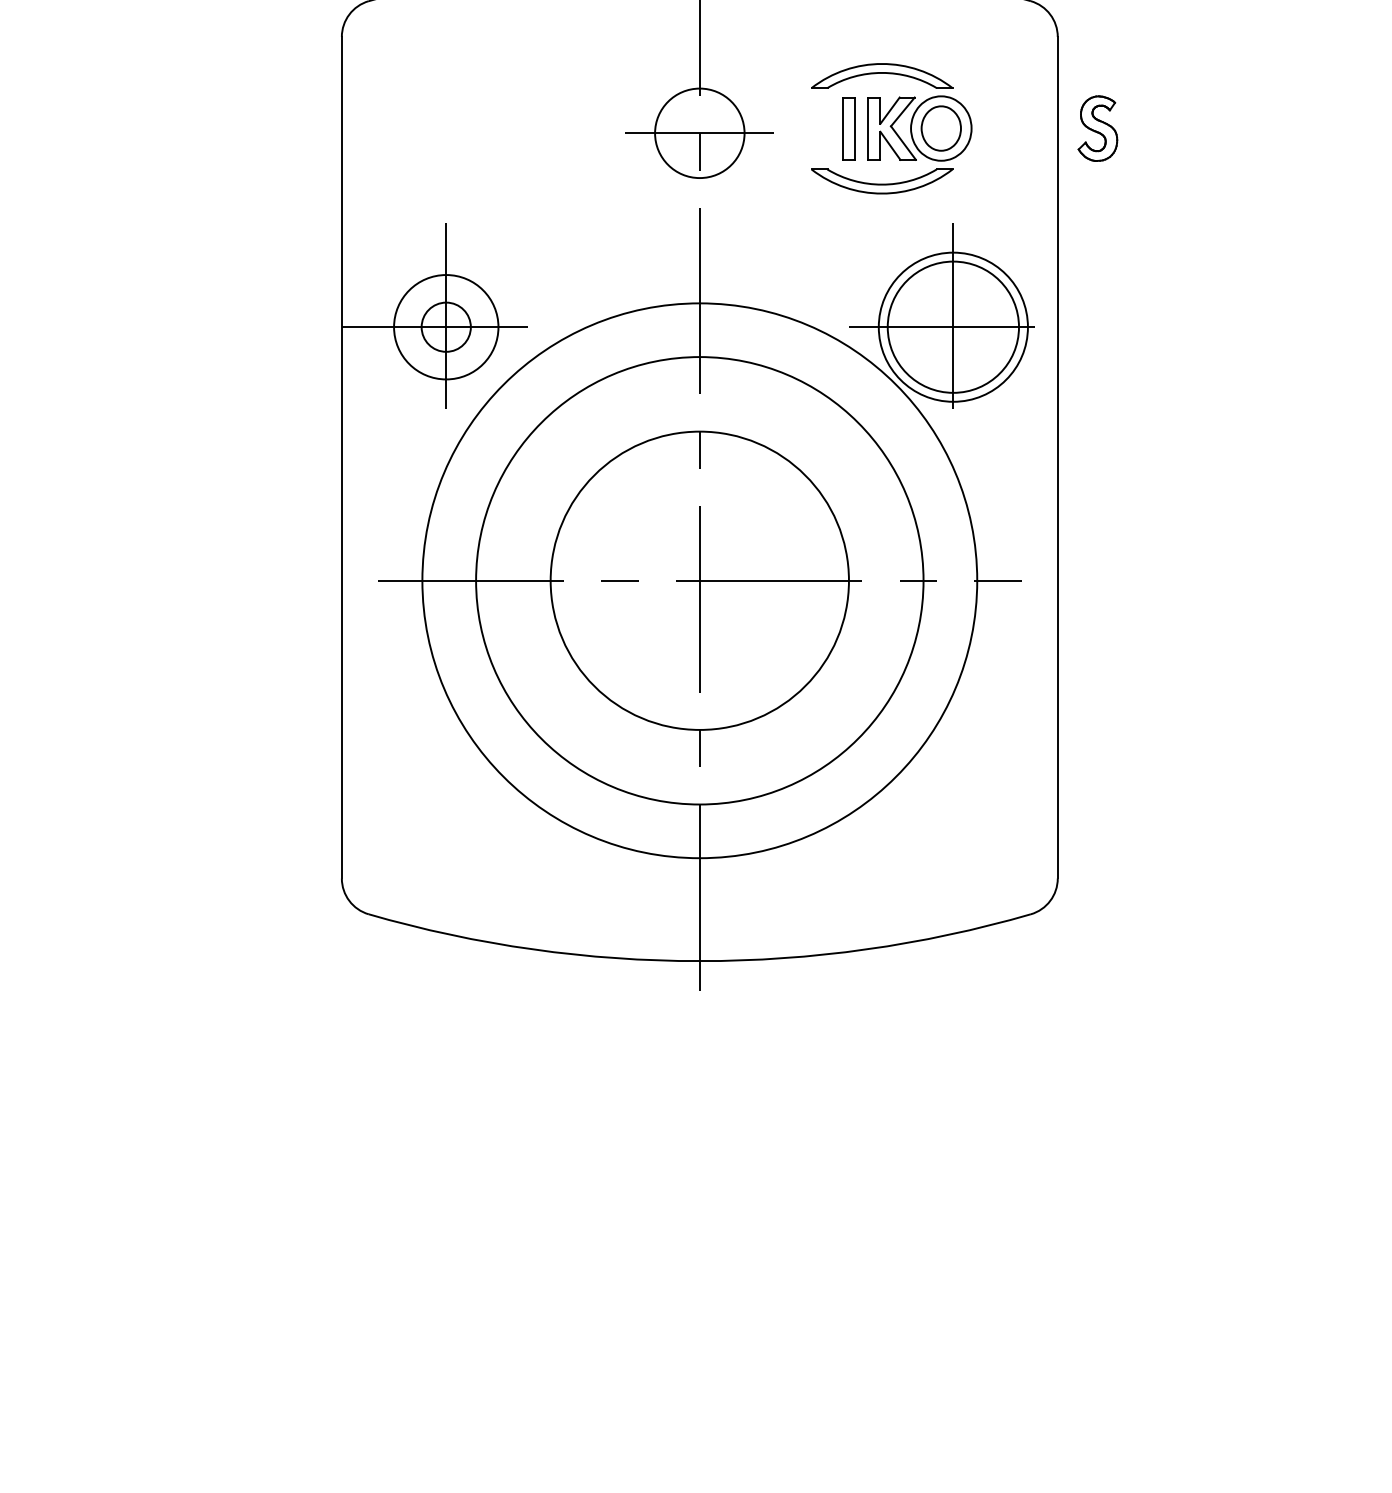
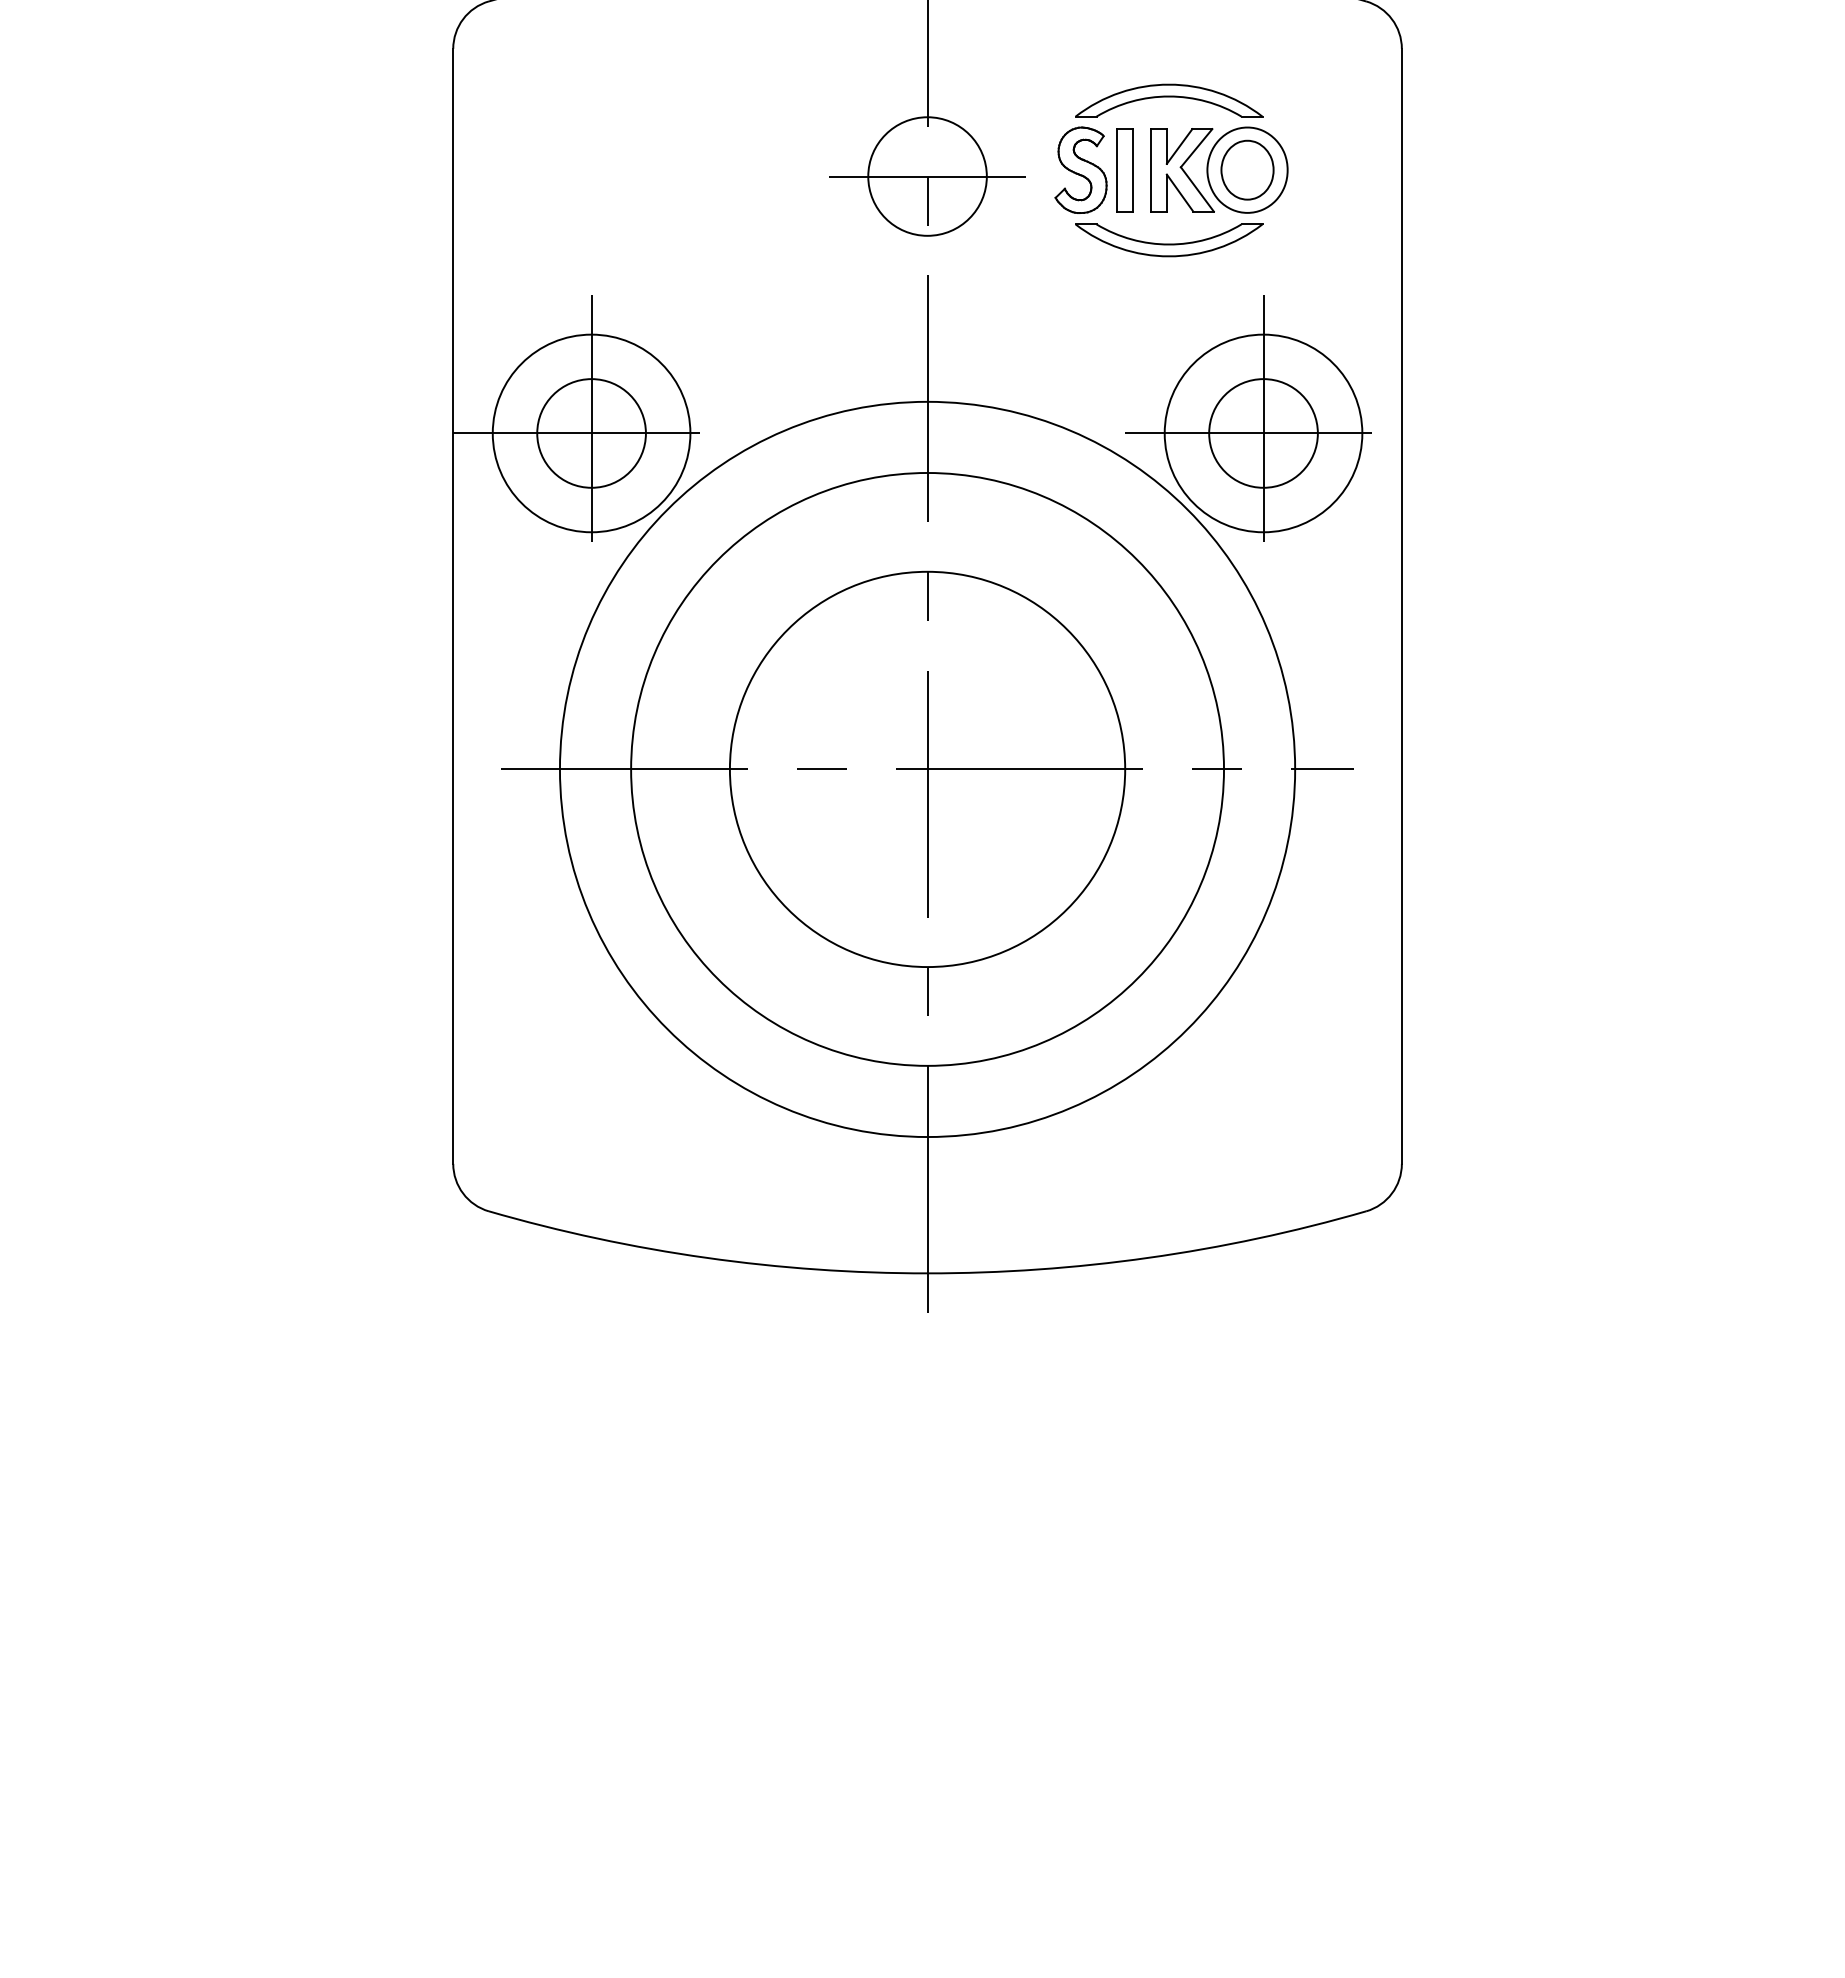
part: (1097, 128) -> (1080, 169), moved
circle: (446, 327) -> (591, 433), size x1.43
circle: (446, 327) -> (591, 433), size x1.67
circle: (953, 327) -> (1263, 433), size x0.62

